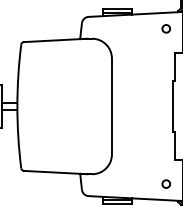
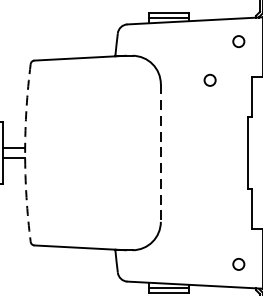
circle: (145, 55) -> (208, 79), added
arc: (17, 106) -> (25, 153), solid -> dashed
line: (111, 106) -> (160, 153), solid -> dashed

